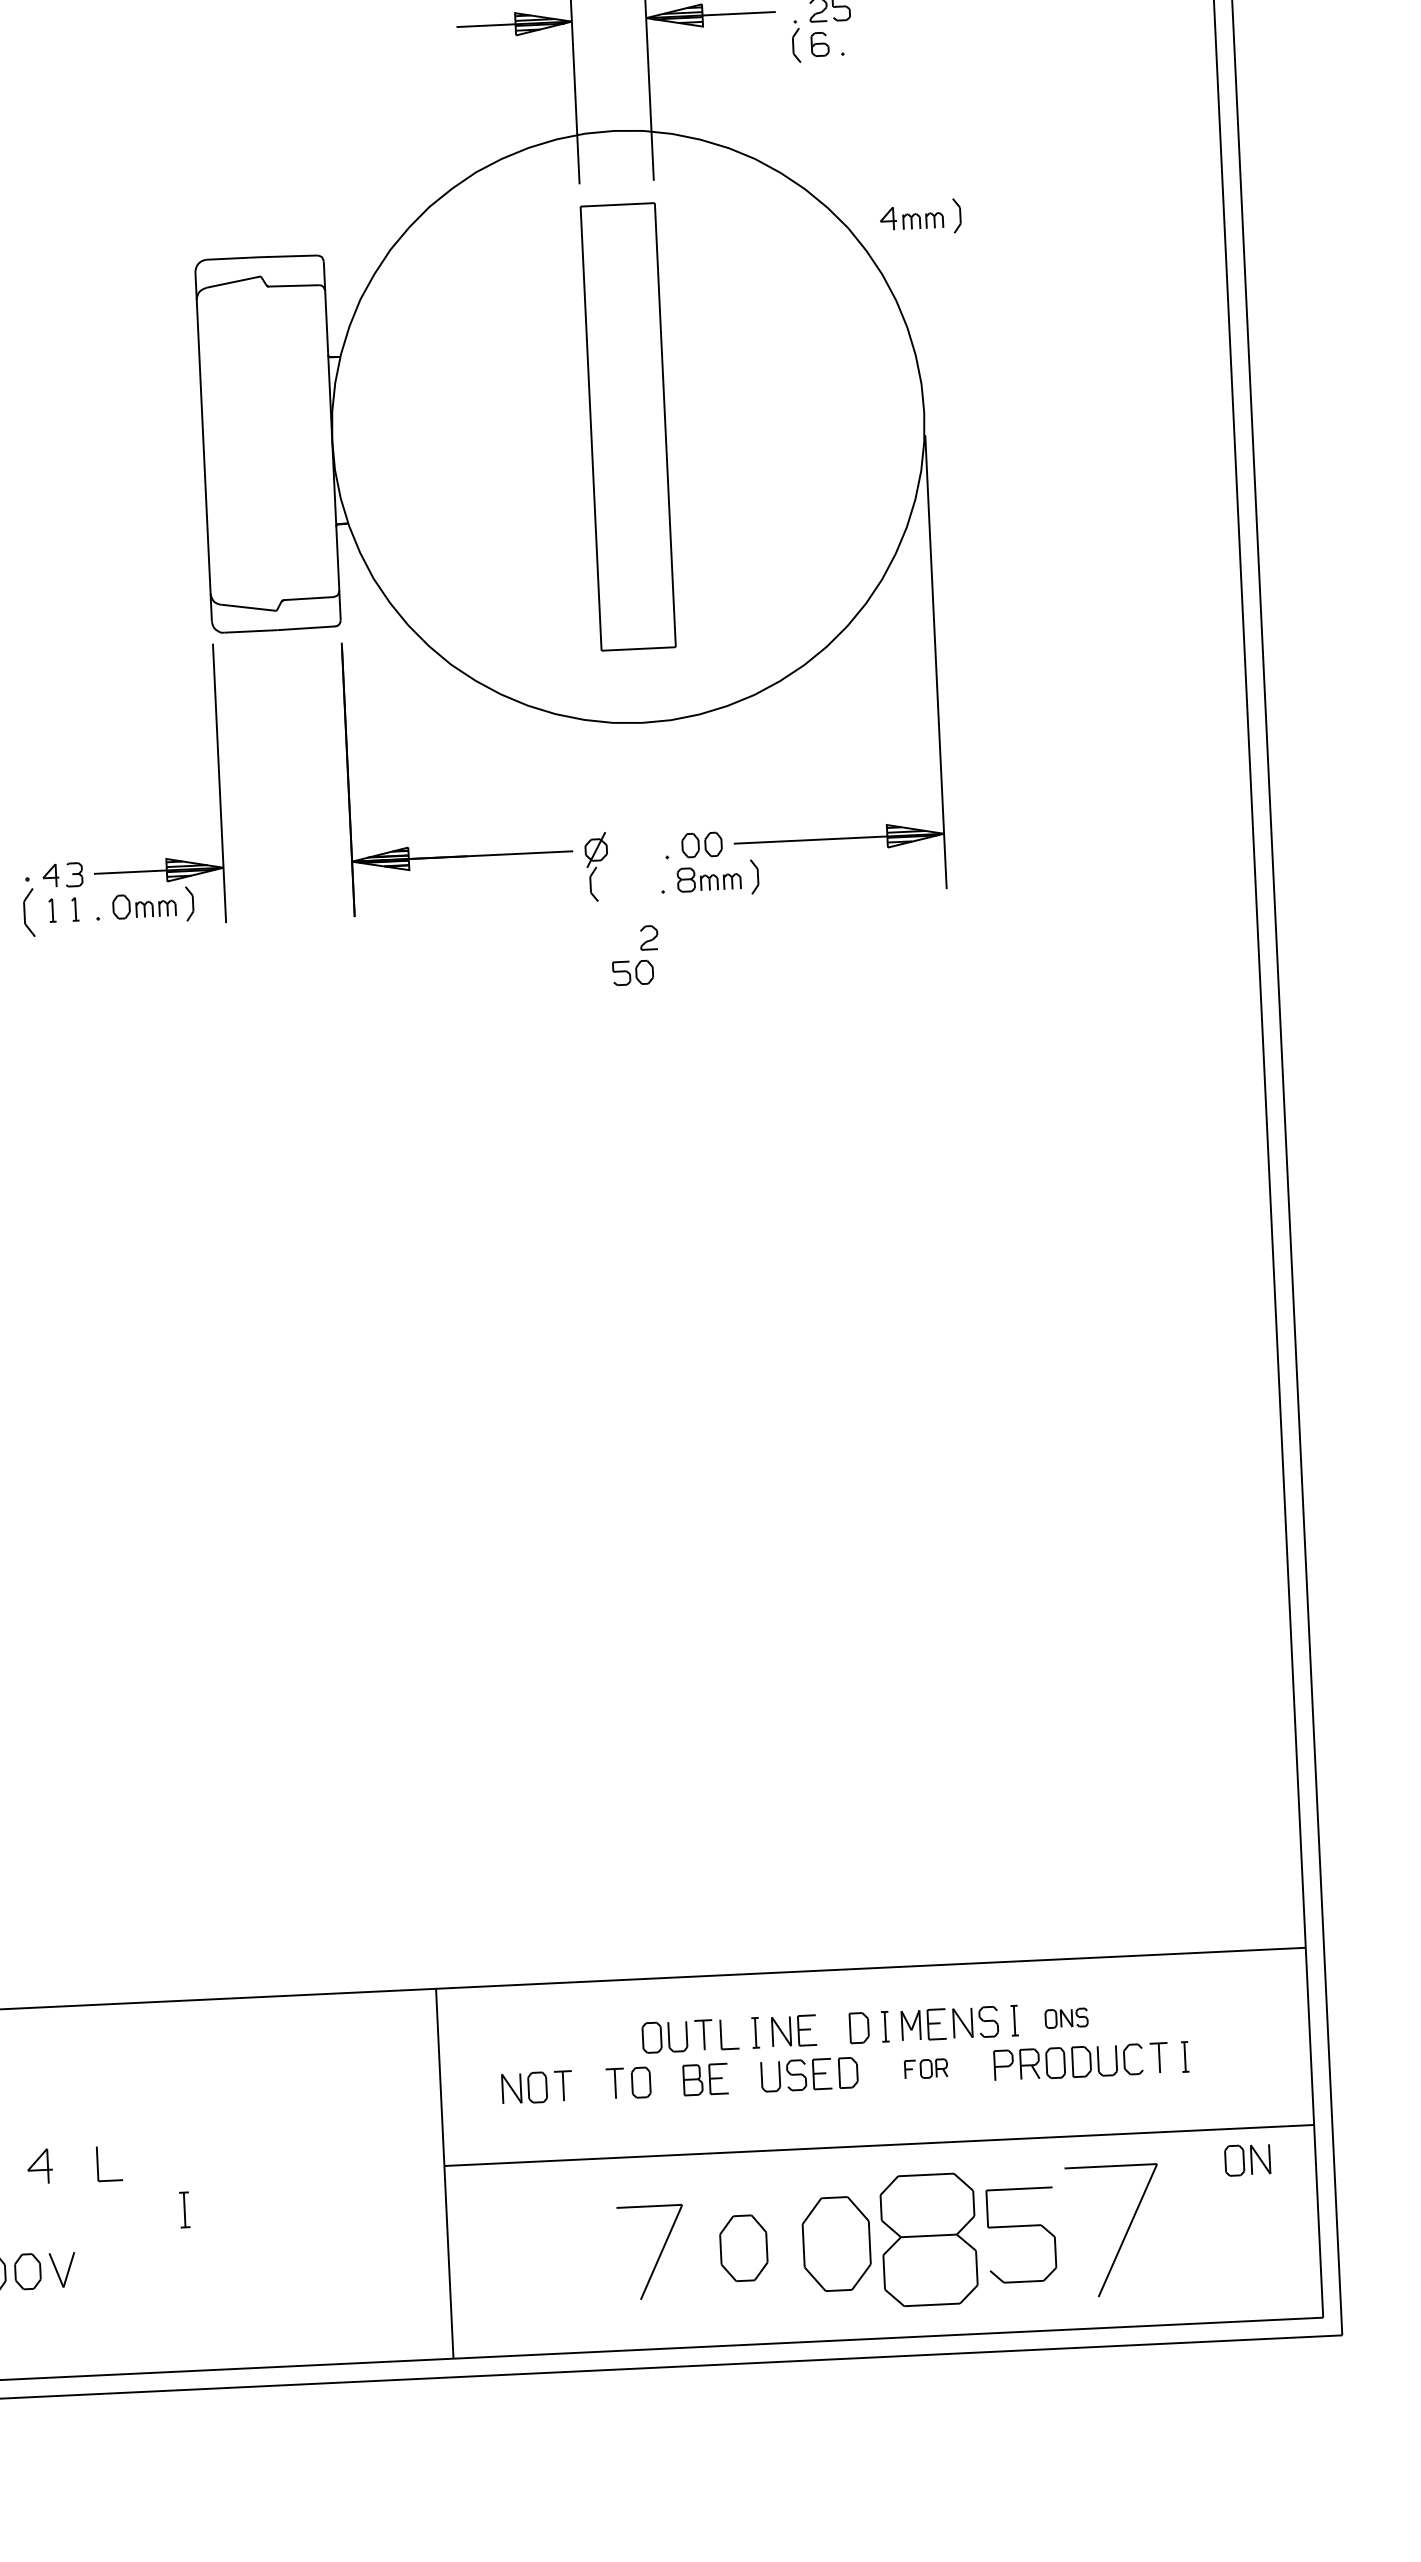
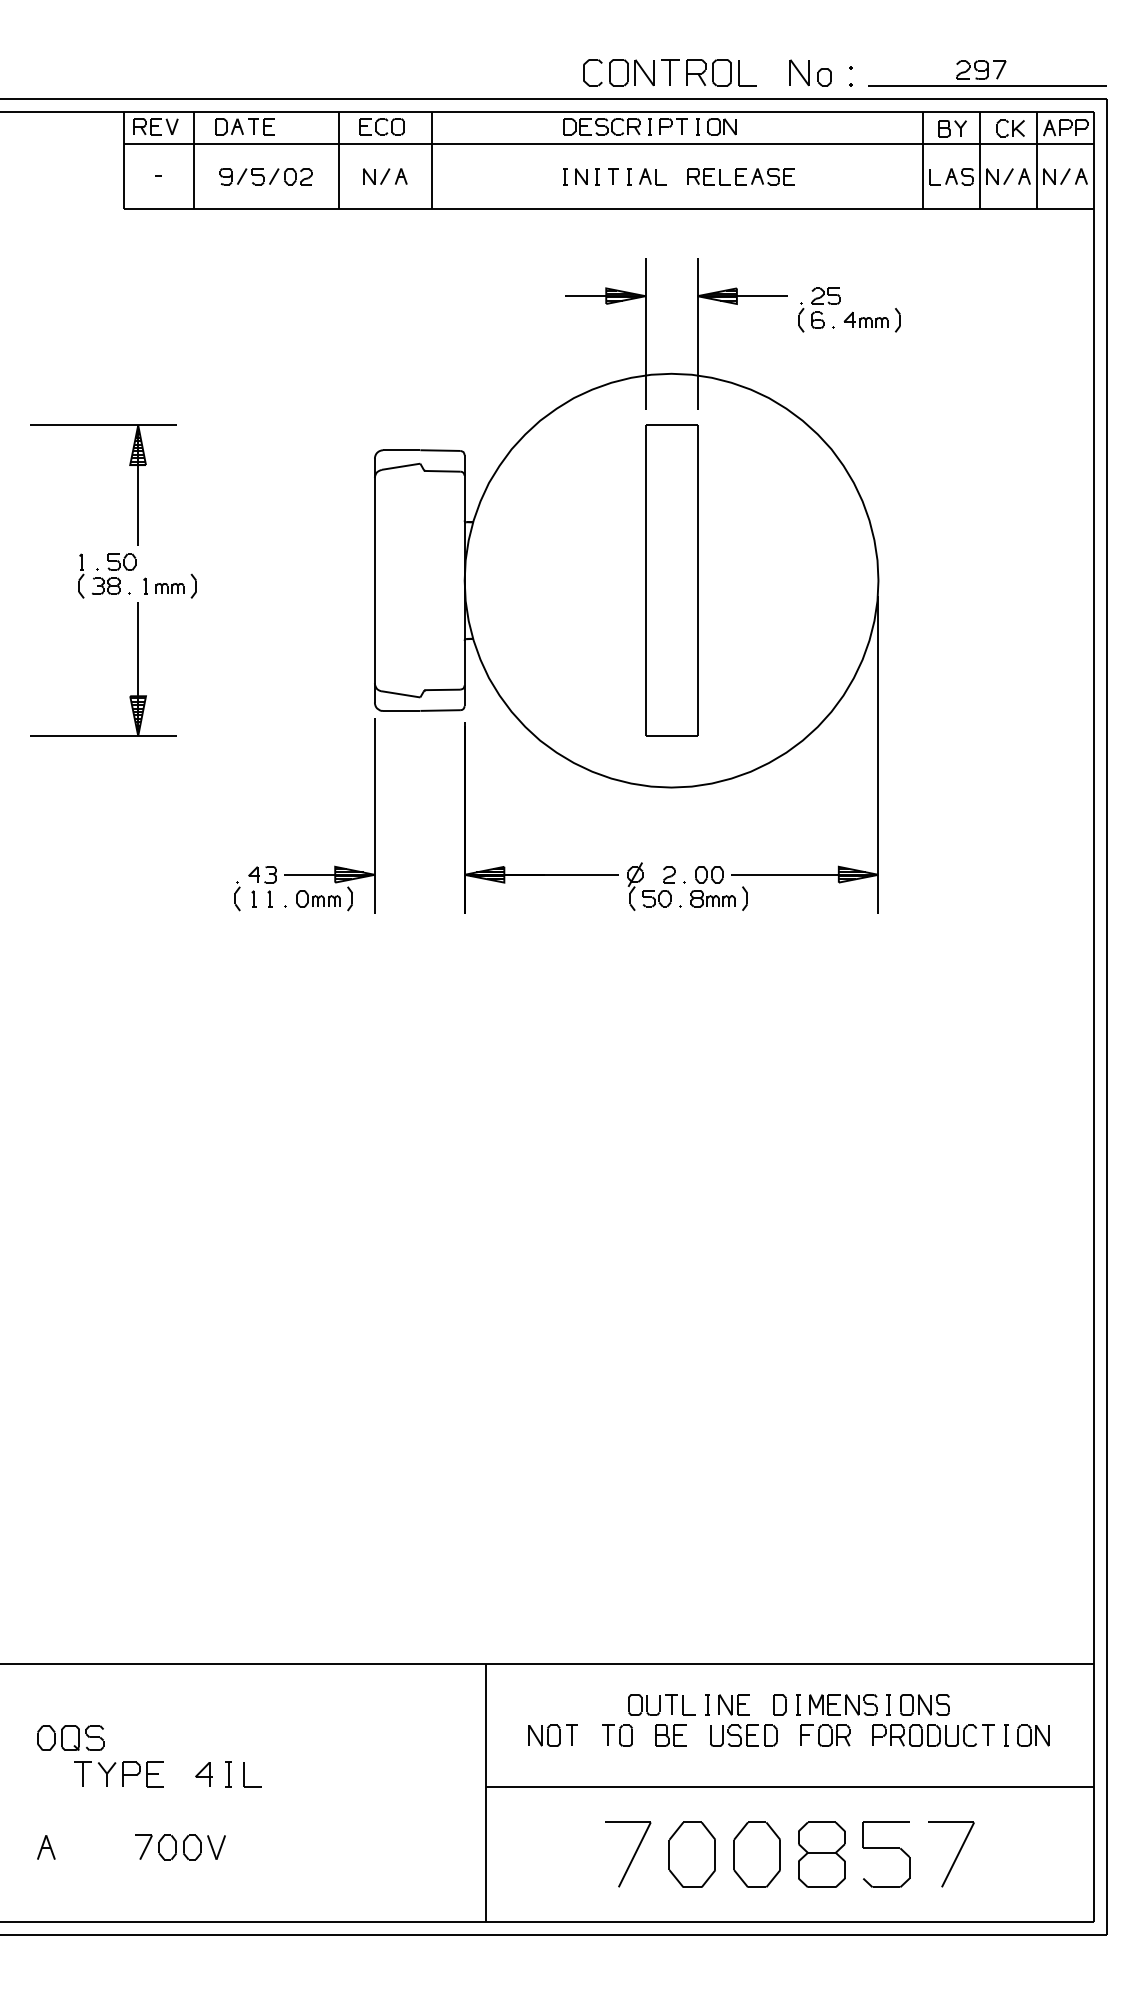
part: (919, 217) -> (871, 320), moved
part: (28, 908) -> (237, 896), size x0.71
part: (634, 955) -> (658, 886), moved
part: (1065, 2017) -> (924, 1704), size x1.67
part: (926, 2068) -> (825, 1735), size x1.67
part: (1247, 2159) -> (1033, 1735), moved
part: (184, 2209) -> (228, 1774), moved
part: (1114, 2230) -> (951, 1854), size x0.71
part: (928, 2239) -> (821, 1854), size x0.71
part: (742, 2248) -> (691, 1854), size x1.43

